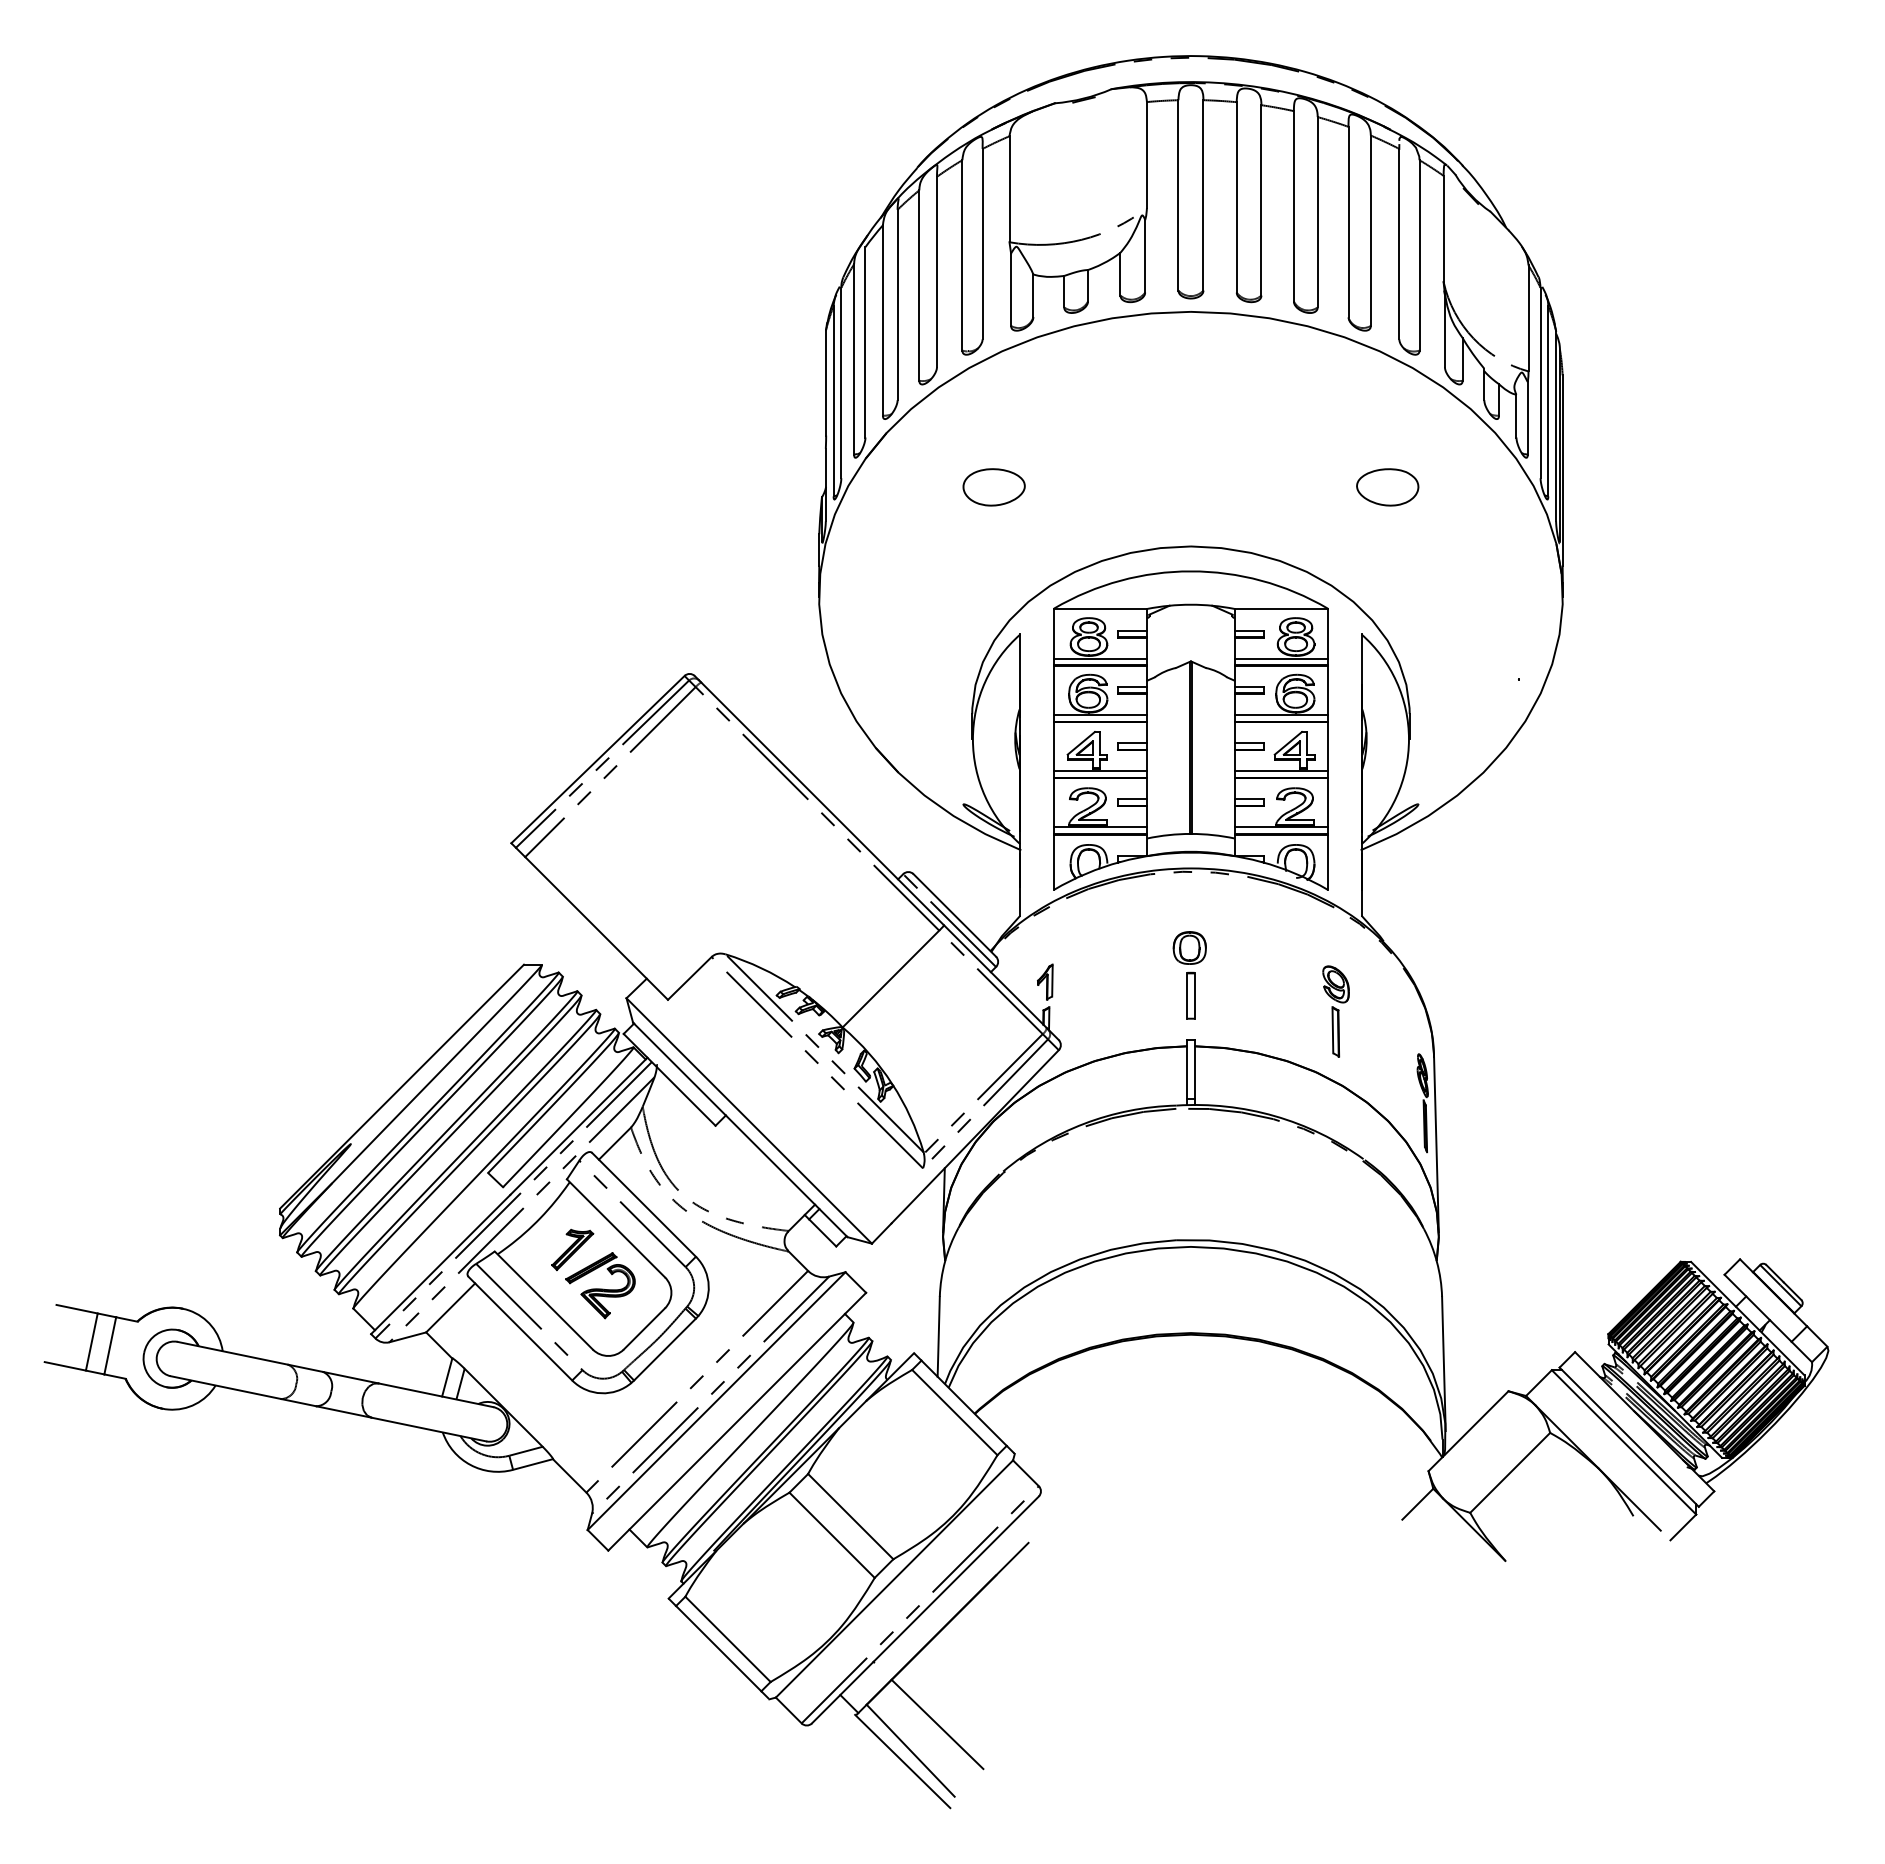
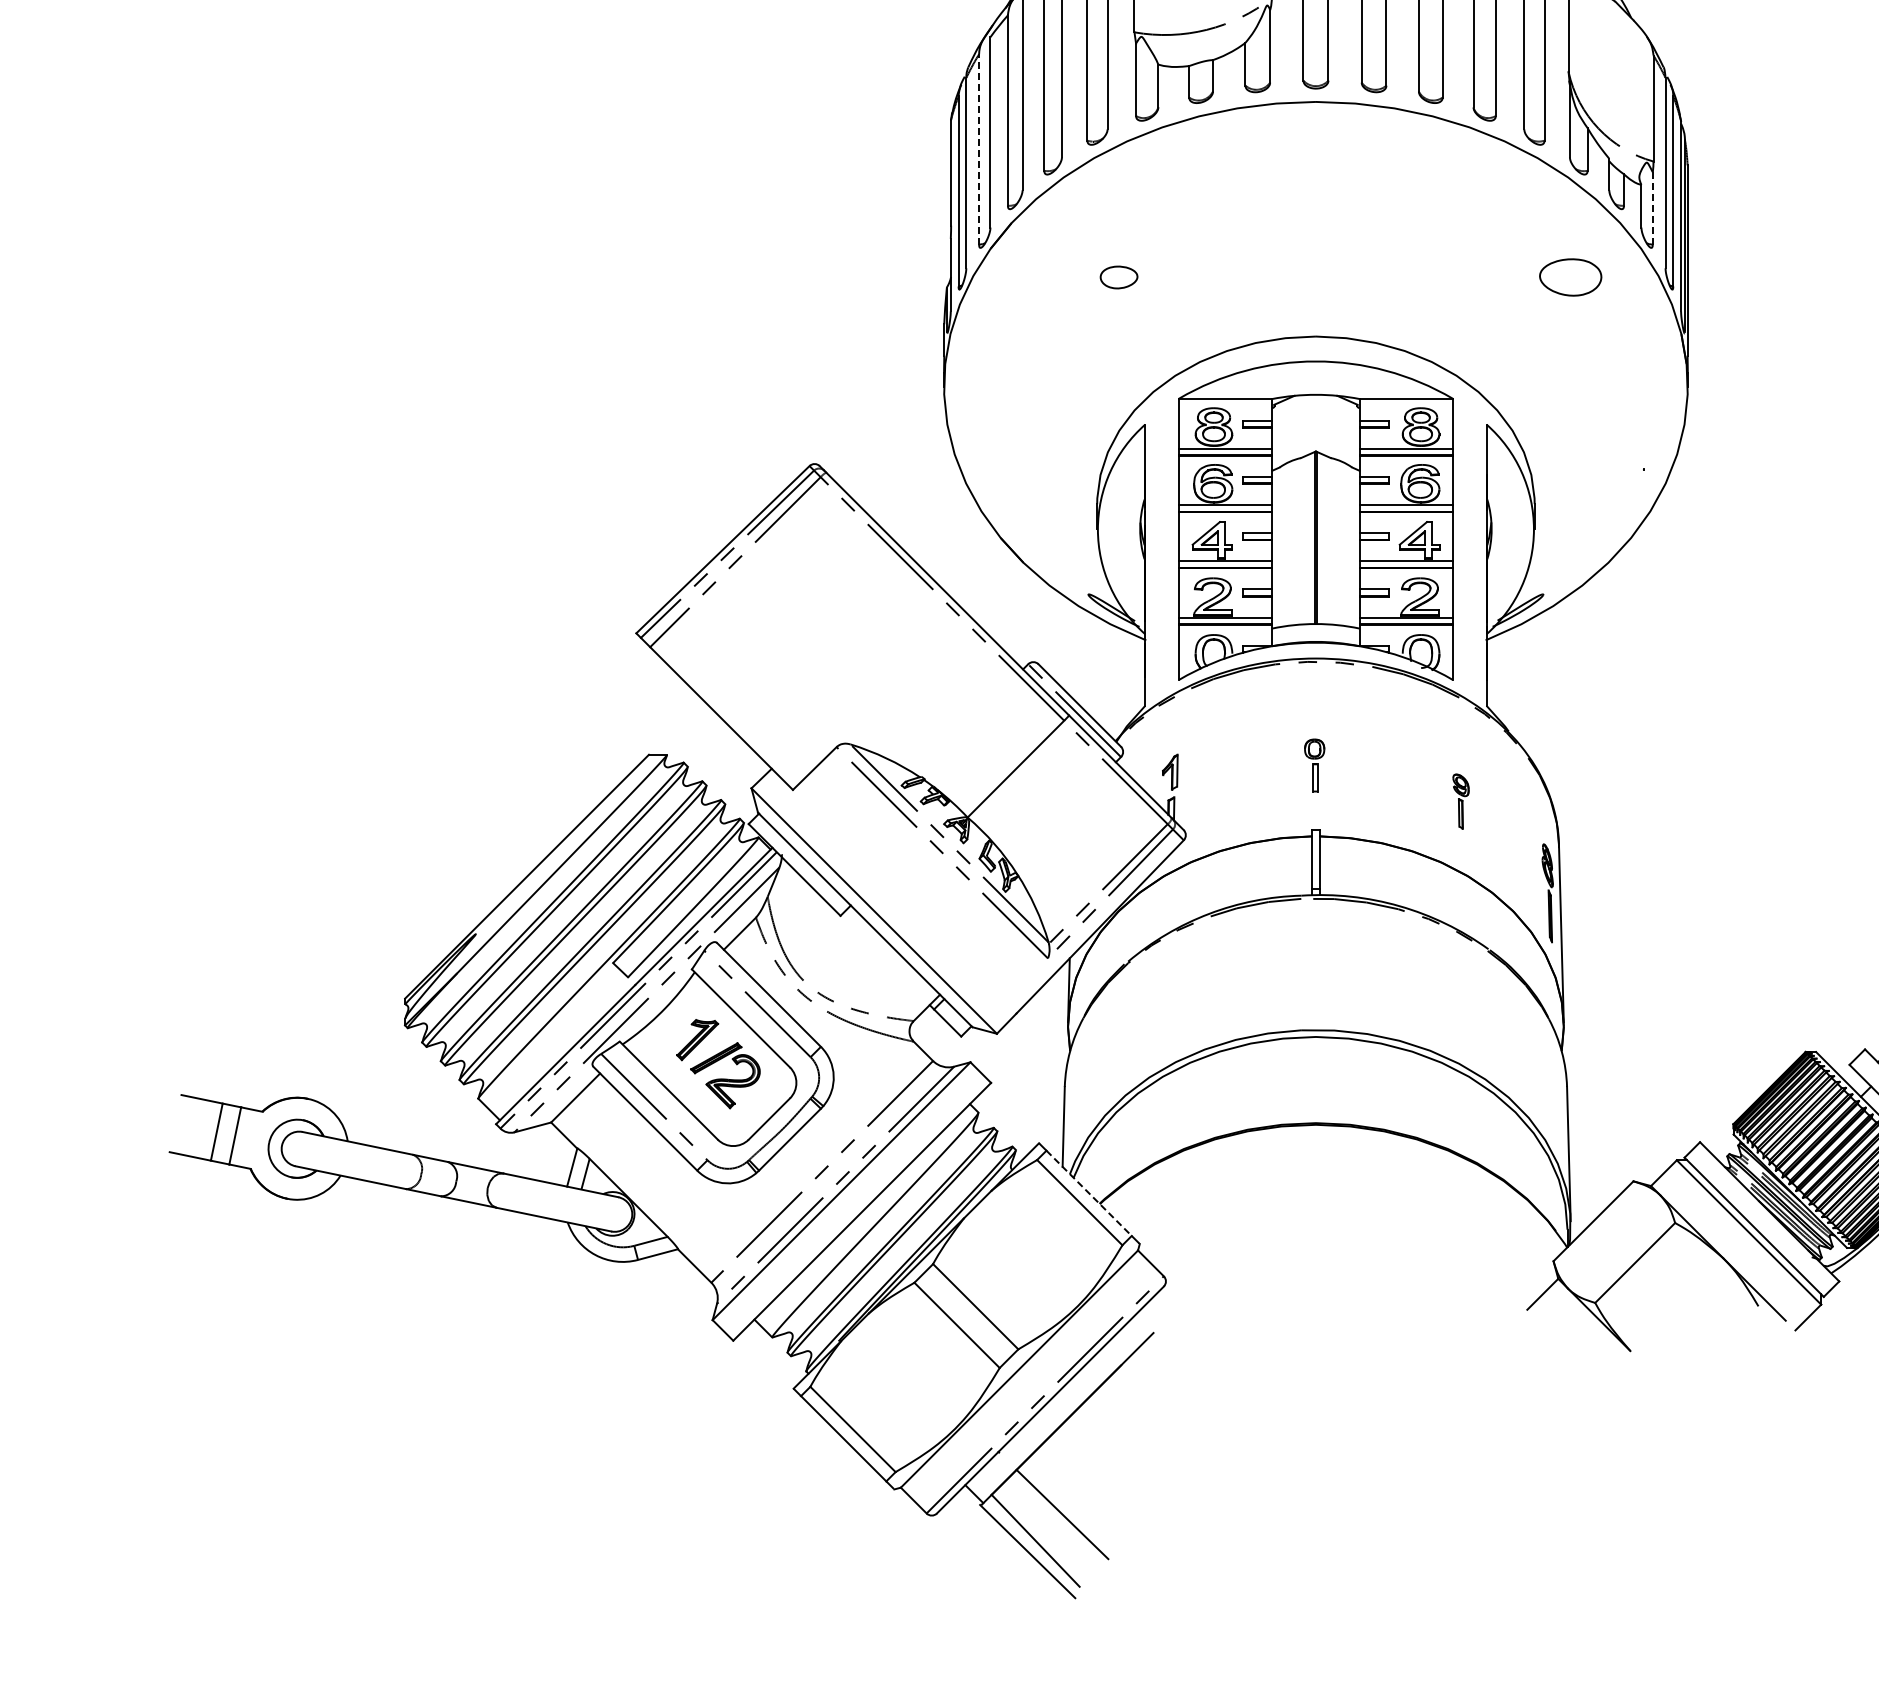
line: (854, 358) -> (979, 148), solid -> dashed
line: (1527, 418) -> (1652, 208), solid -> dashed
part: (993, 487) -> (1118, 277), size x0.6
part: (1387, 487) -> (1570, 277), moved
part: (1189, 975) -> (1314, 765), size x0.6
part: (1335, 1011) -> (1460, 801), size x0.6
line: (964, 1403) -> (1089, 1193), solid -> dashed

